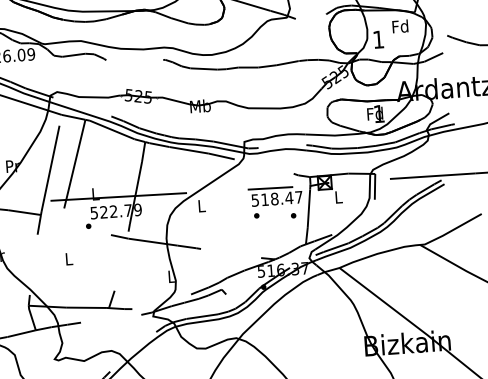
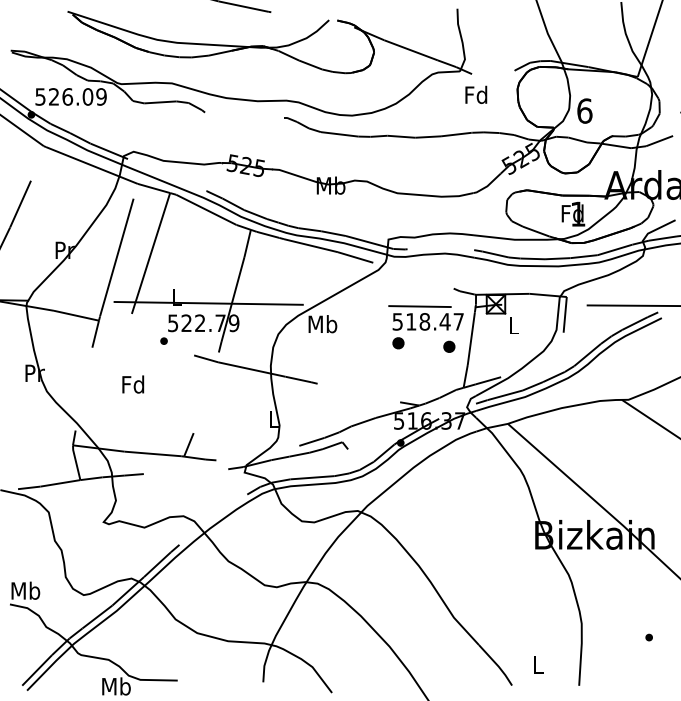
text: (400, 26) -> (476, 94), moved
text: (378, 39) -> (584, 110), 1 -> 6
text: (201, 206) -> (322, 324), L -> Mb
part: (293, 215) -> (449, 346), size x1.6
part: (256, 216) -> (397, 343), size x1.6
text: (69, 258) -> (133, 384), L -> Fd

